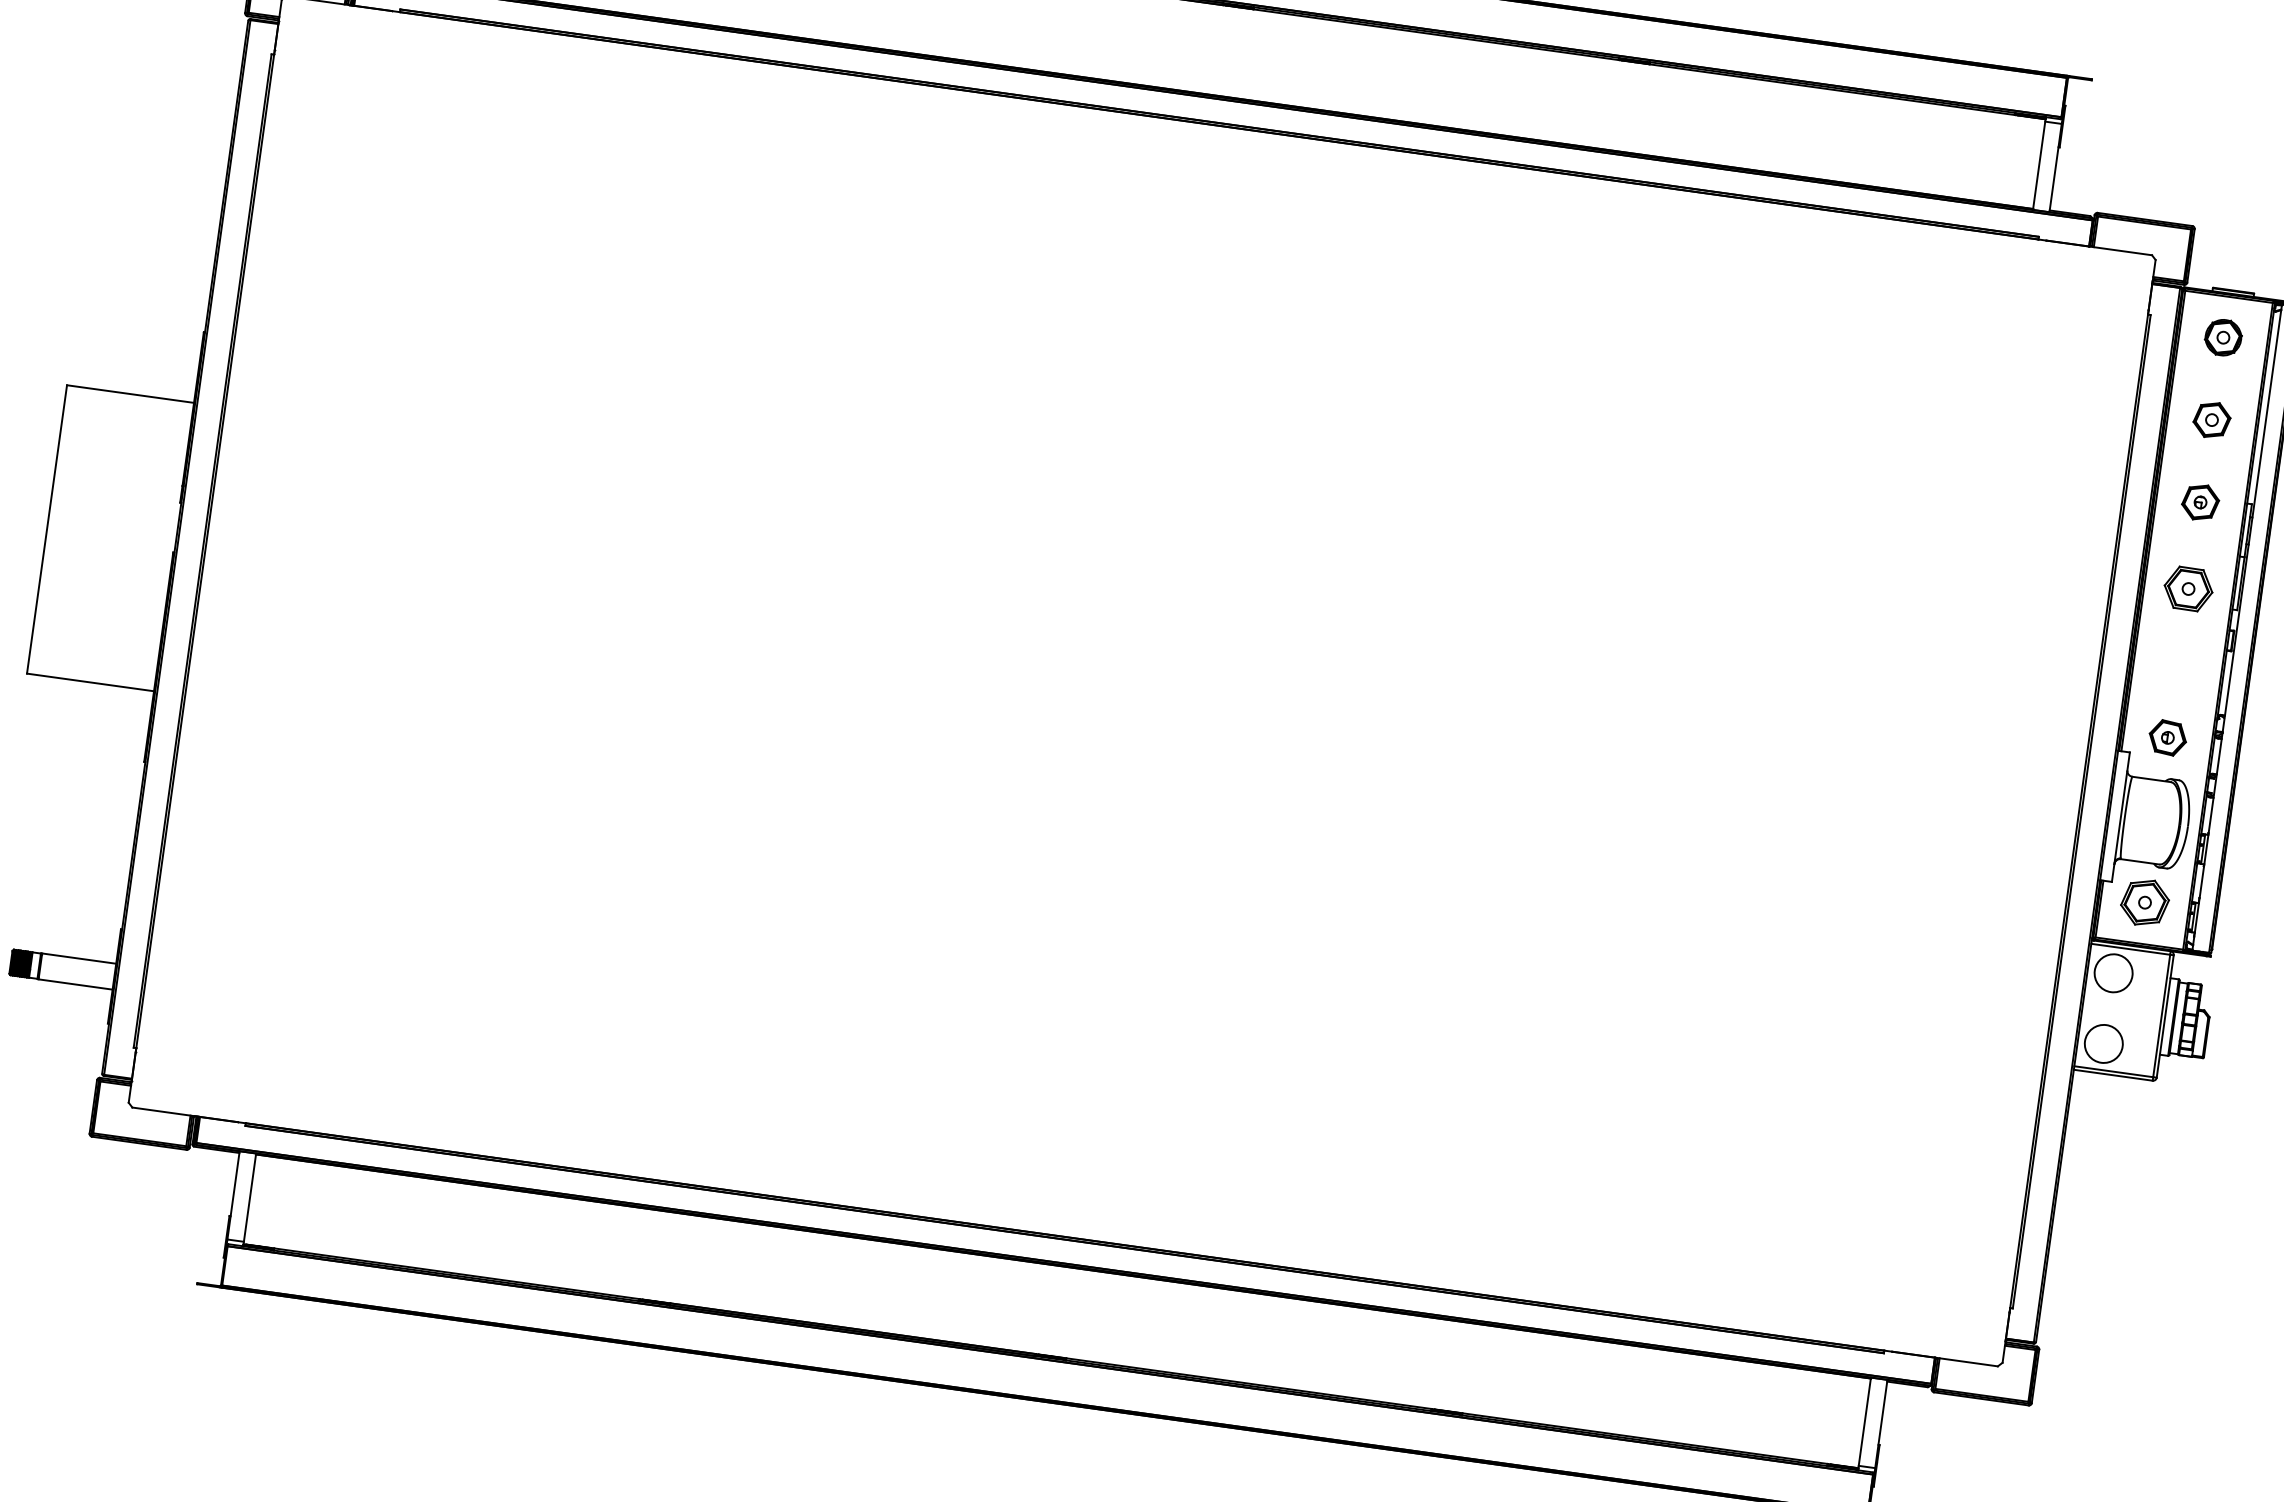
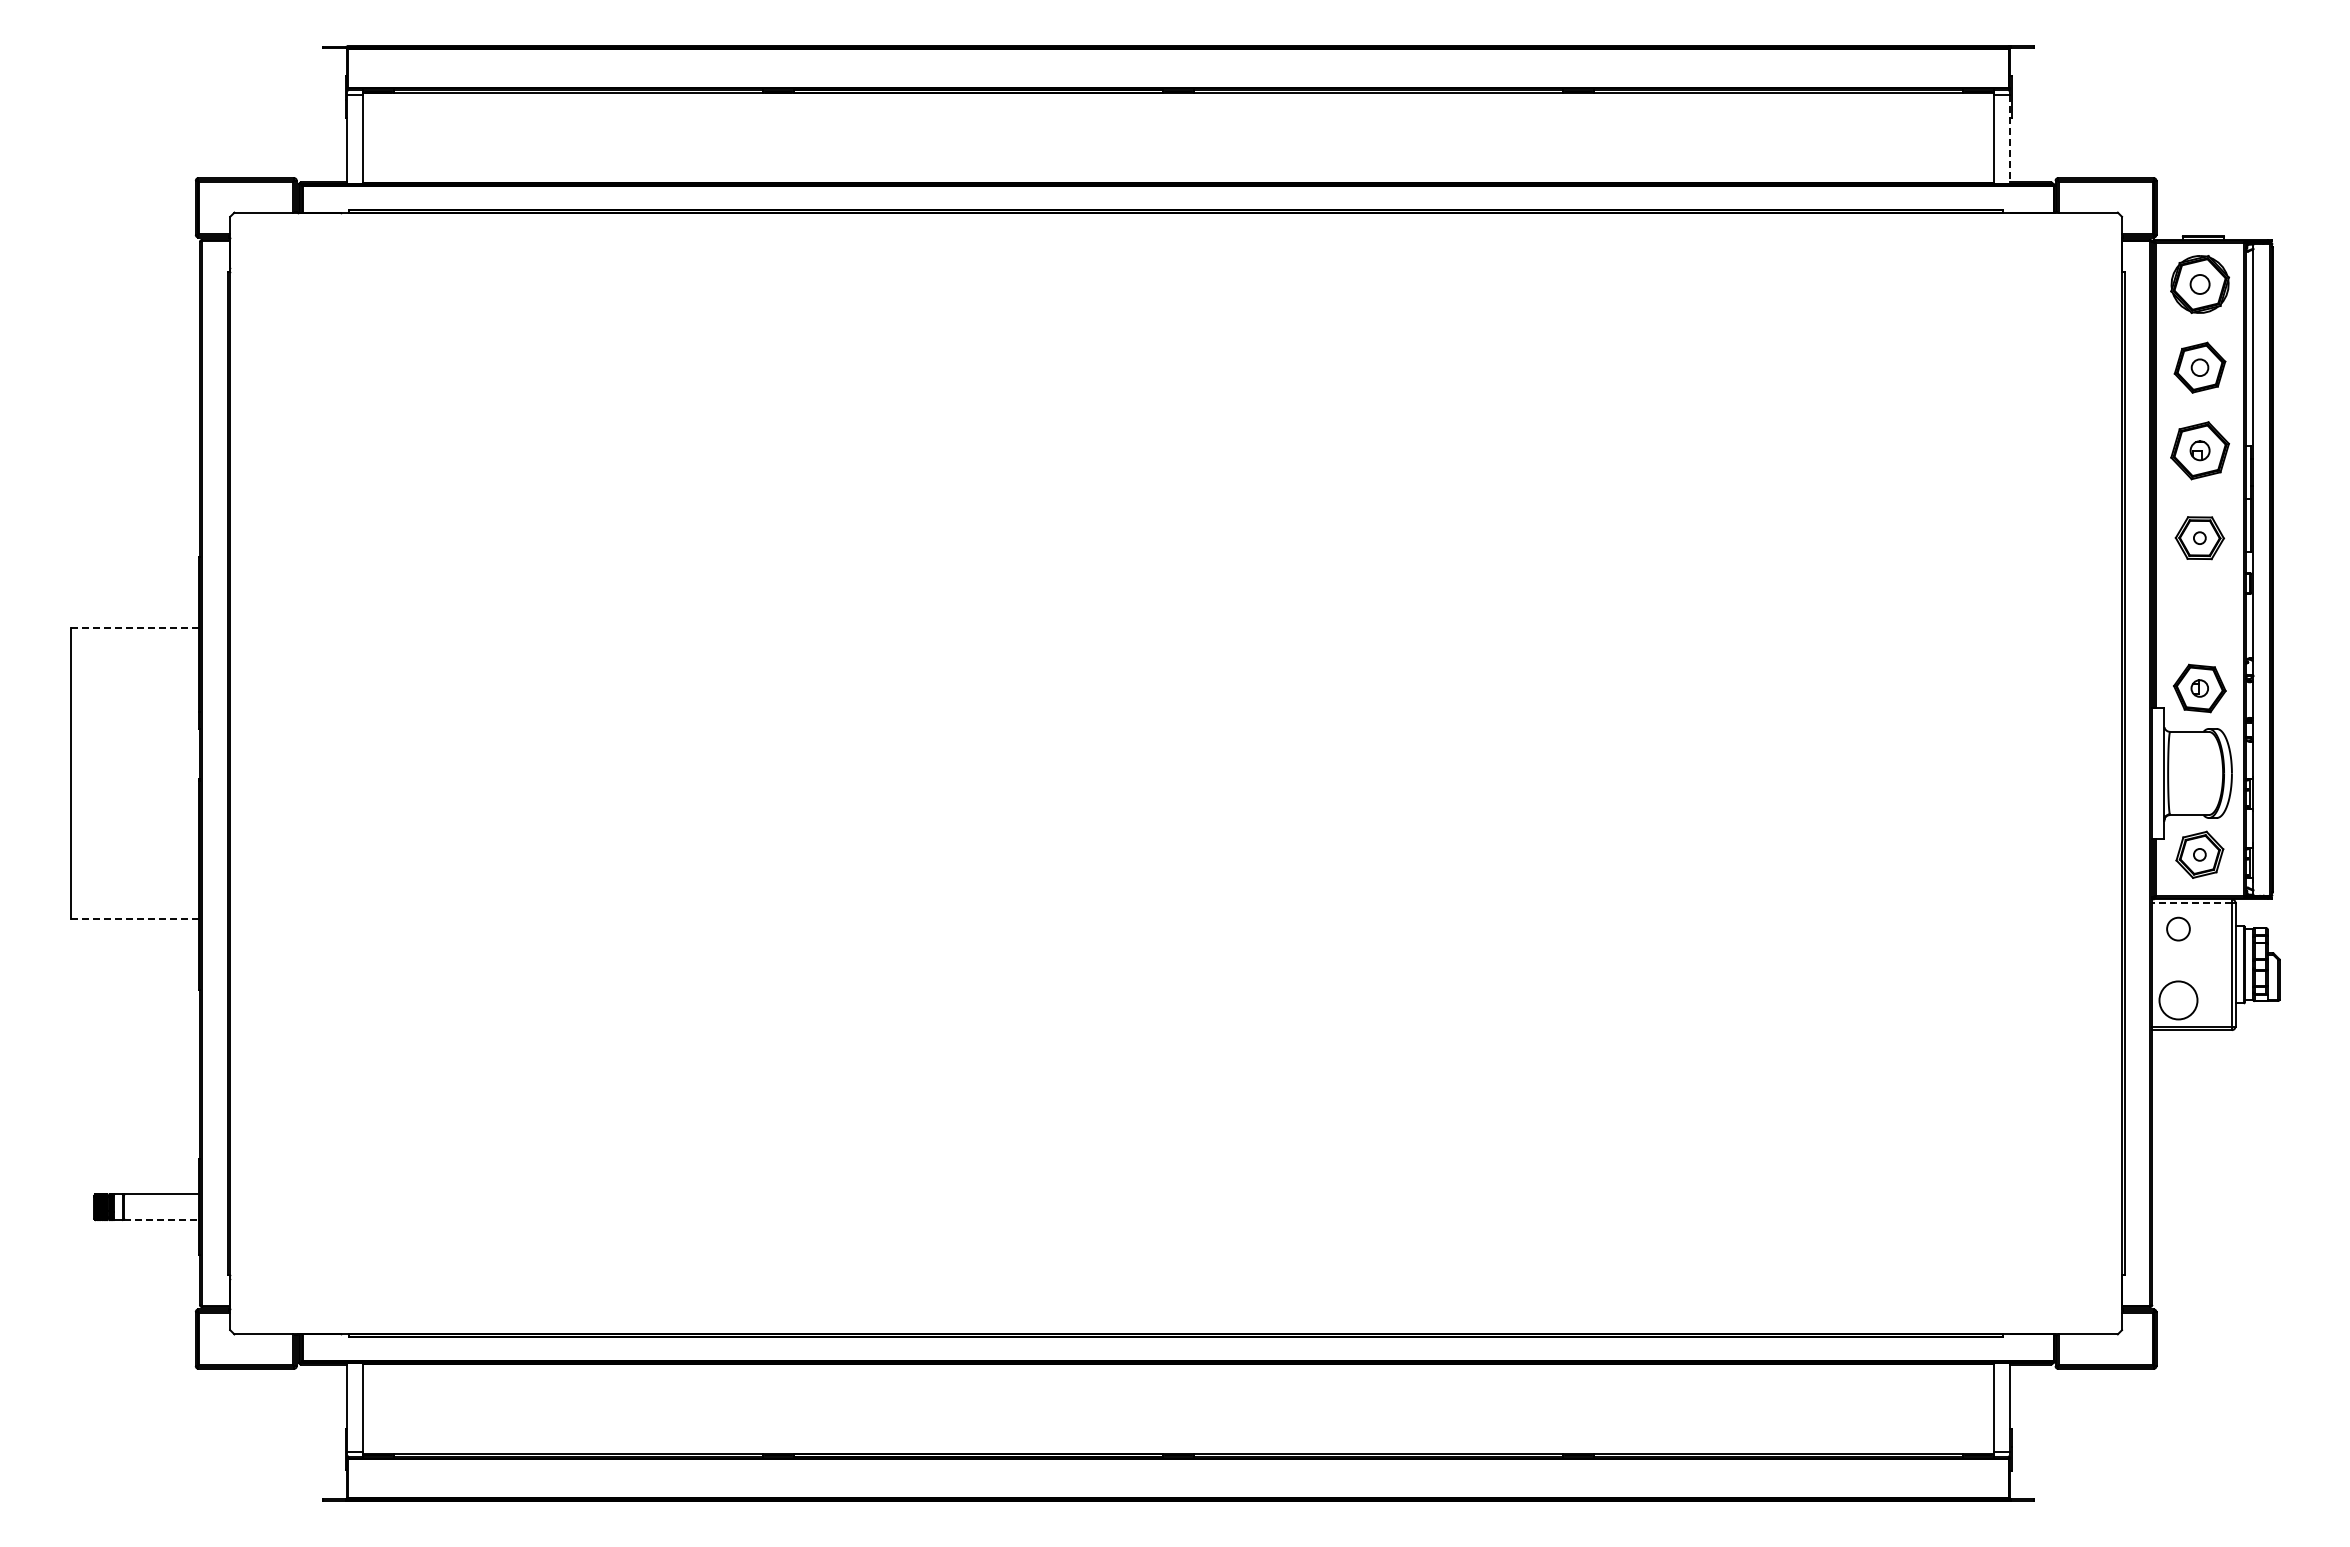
line: (2055, 168) -> (2010, 139), solid -> dashed
part: (2223, 337) -> (2199, 284), size x1.6
line: (130, 393) -> (134, 627), solid -> dashed
part: (2211, 419) -> (2199, 367), size x1.4
part: (2200, 502) -> (2199, 450), size x1.6
line: (91, 682) -> (135, 919), solid -> dashed
part: (2167, 737) -> (2199, 688), size x1.4
line: (2131, 949) -> (2192, 903), solid -> dashed
circle: (2113, 973) -> (2178, 929), size x0.6
line: (75, 984) -> (161, 1220), solid -> dashed

